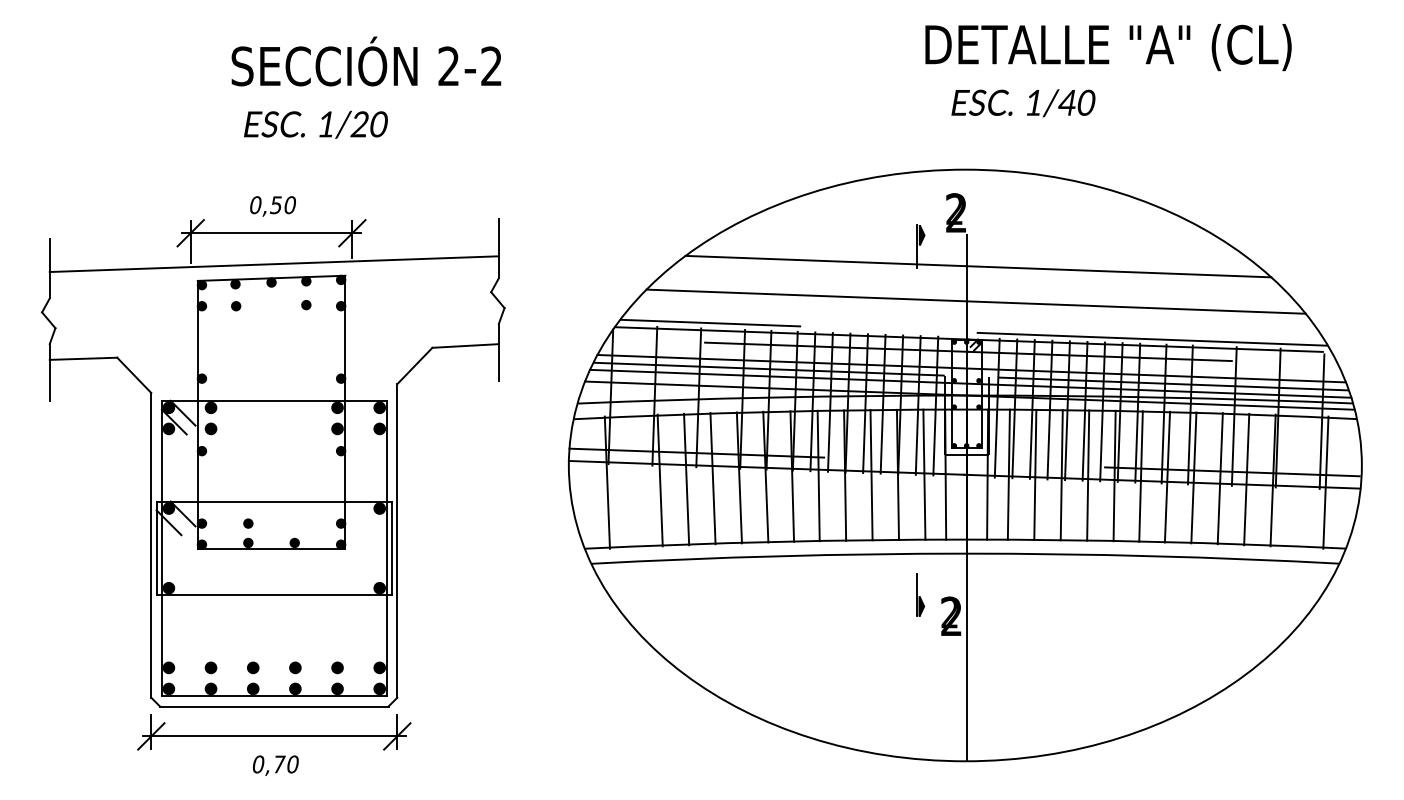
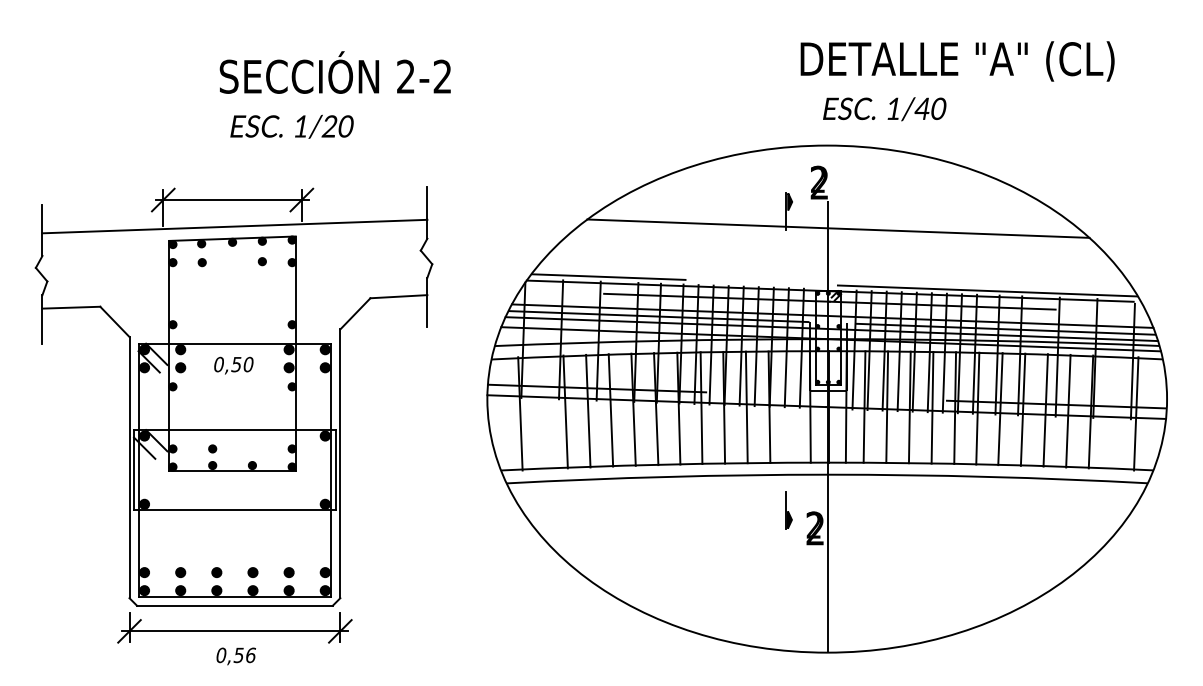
text: (1108, 70) -> (957, 81), moved
text: (366, 87) -> (335, 94), moved
text: (272, 206) -> (233, 365), moved
line: (975, 301) -> (835, 258), removed
line: (924, 474) -> (792, 406), removed
text: (285, 764) -> (244, 655), 0,70 -> 0,56

